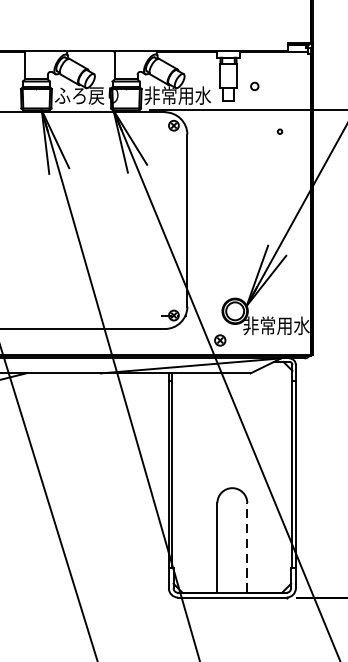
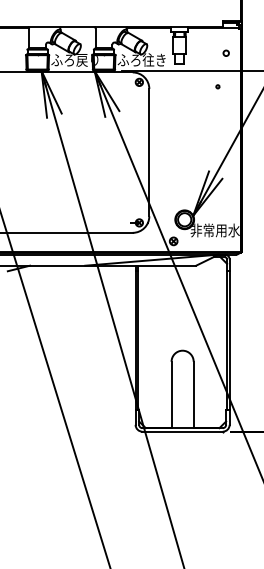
circle: (253, 85) -> (225, 52), moved
text: (176, 94) -> (141, 59), 非常用水 -> ふろ往き
line: (247, 547) -> (193, 394), dashed -> solid

